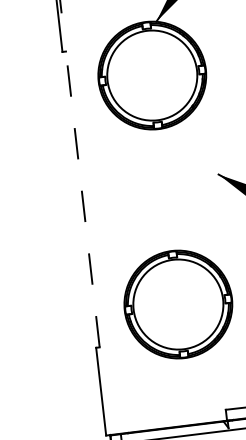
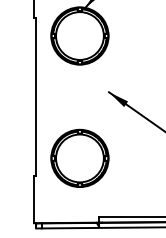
line: (82, 198) -> (35, 96), dashed -> solid

